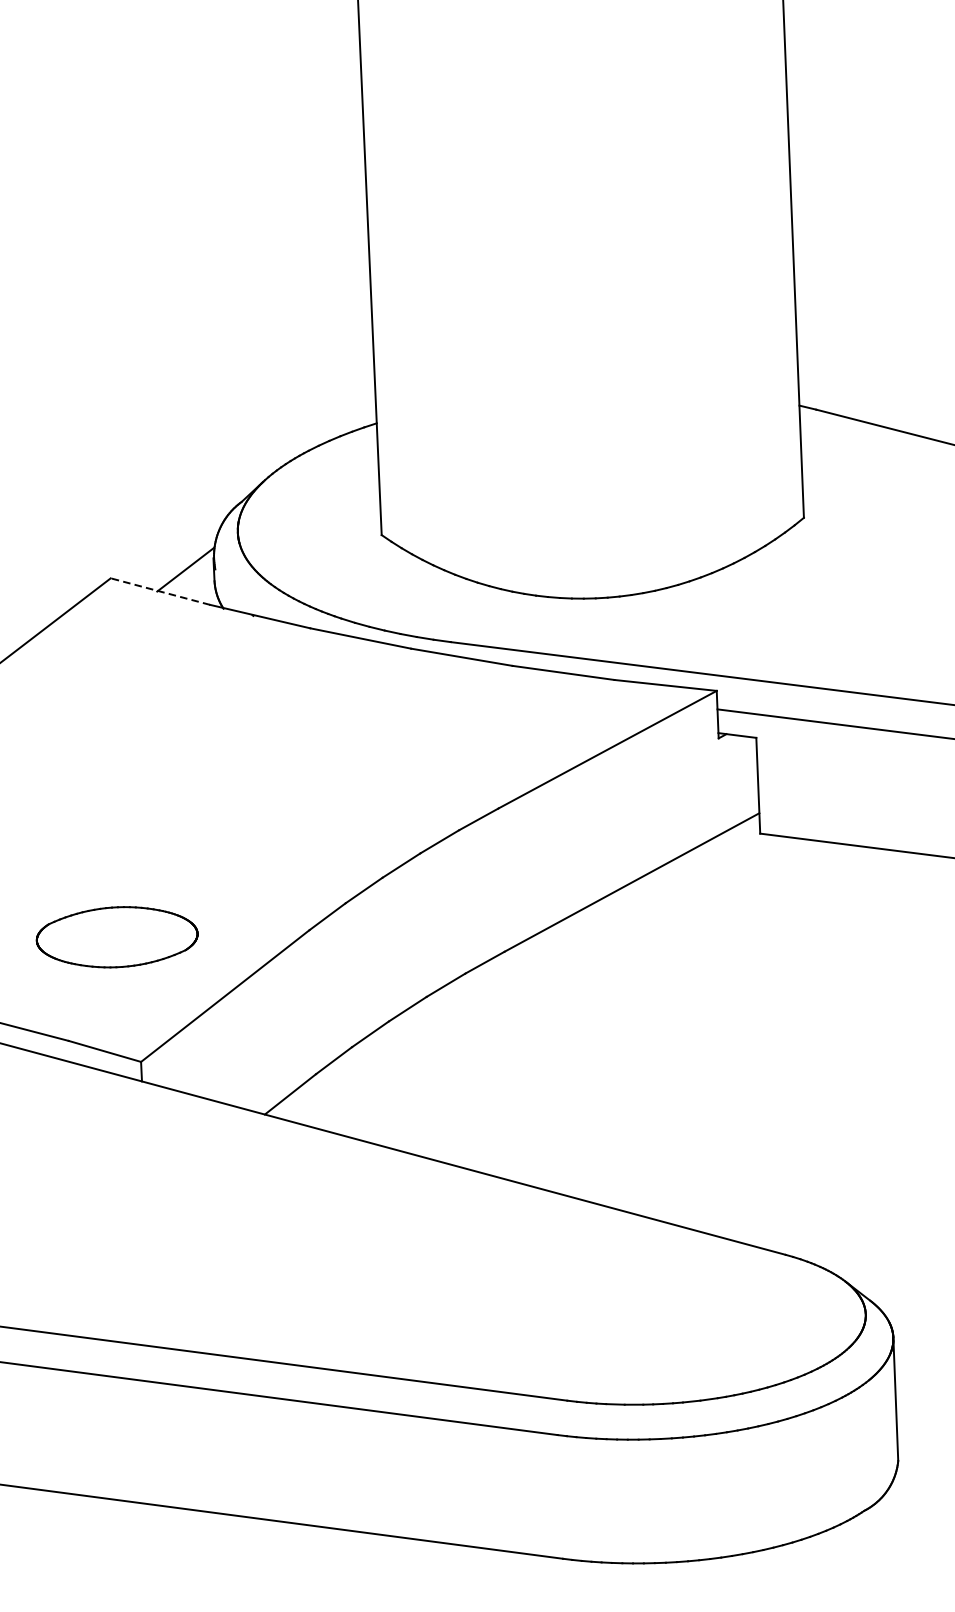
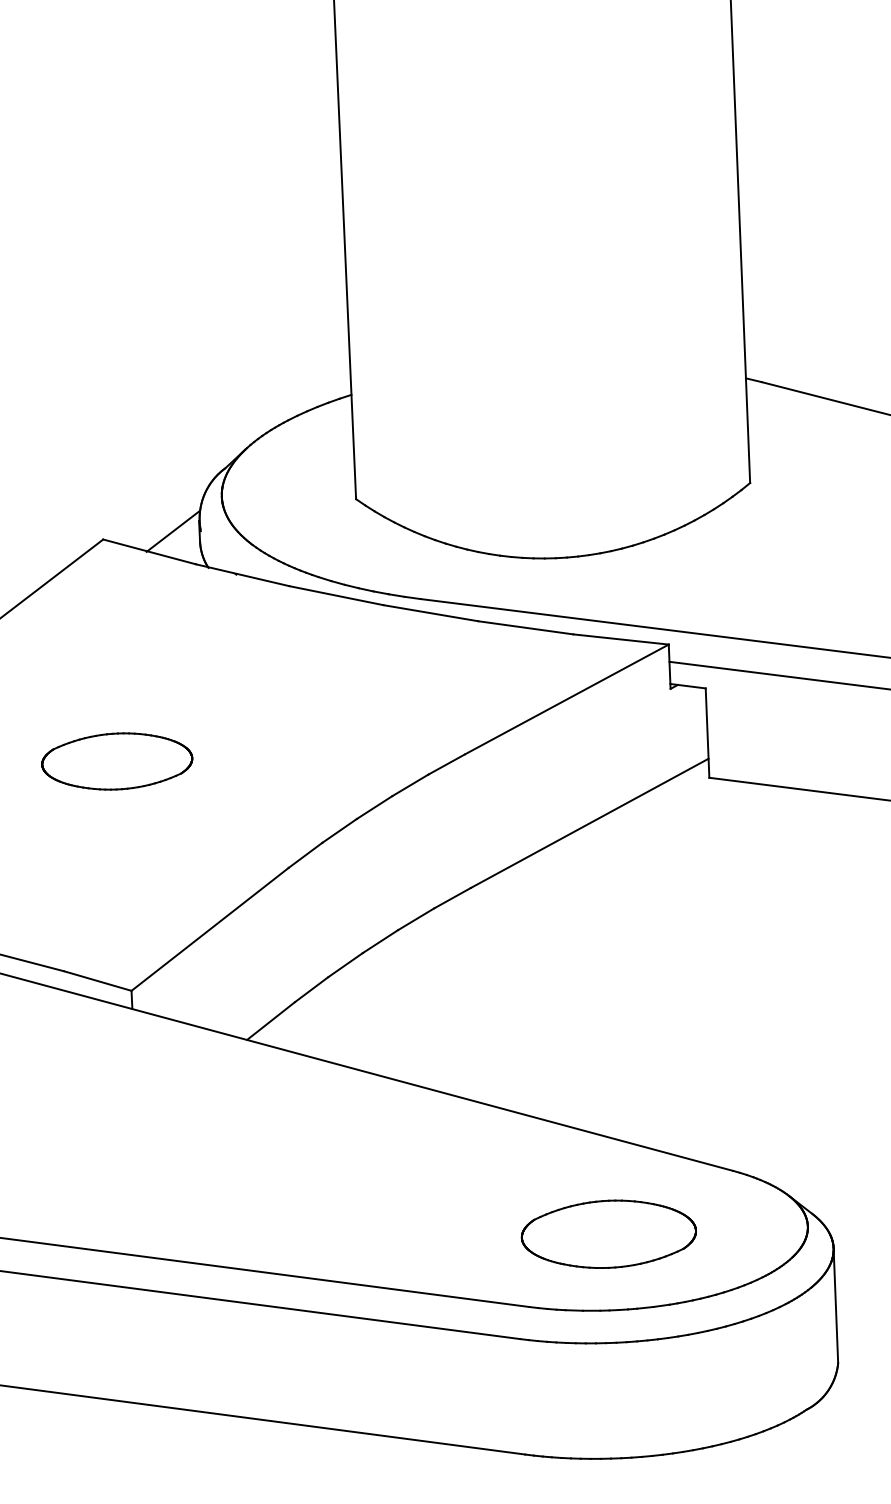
line: (160, 591) -> (149, 551), dashed -> solid
part: (117, 937) -> (117, 761), moved
part: (652, 1321) -> (608, 1233), added

